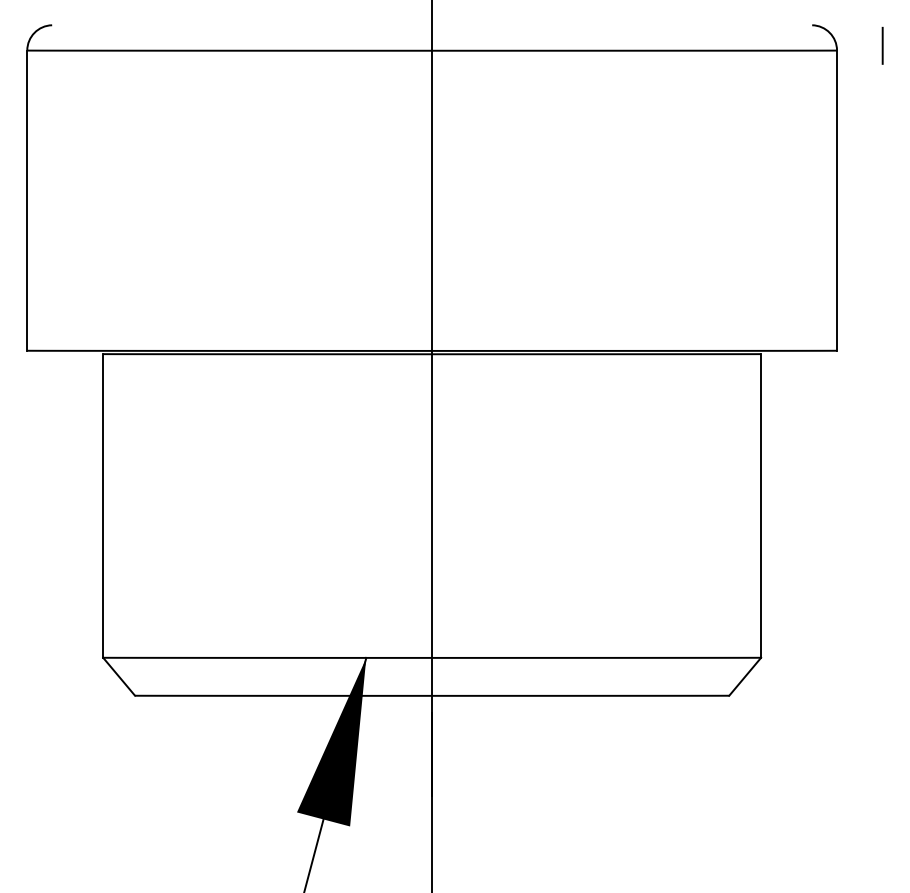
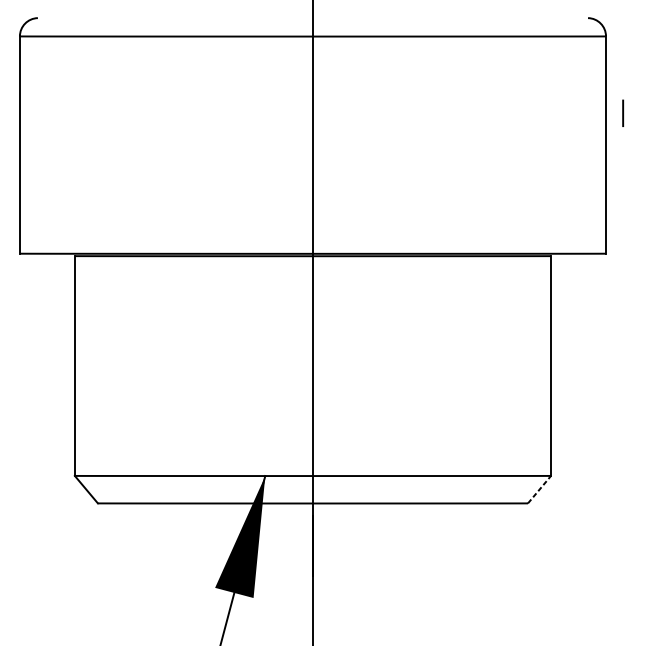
line: (882, 45) -> (623, 113), moved
line: (745, 676) -> (539, 489), solid -> dashed

